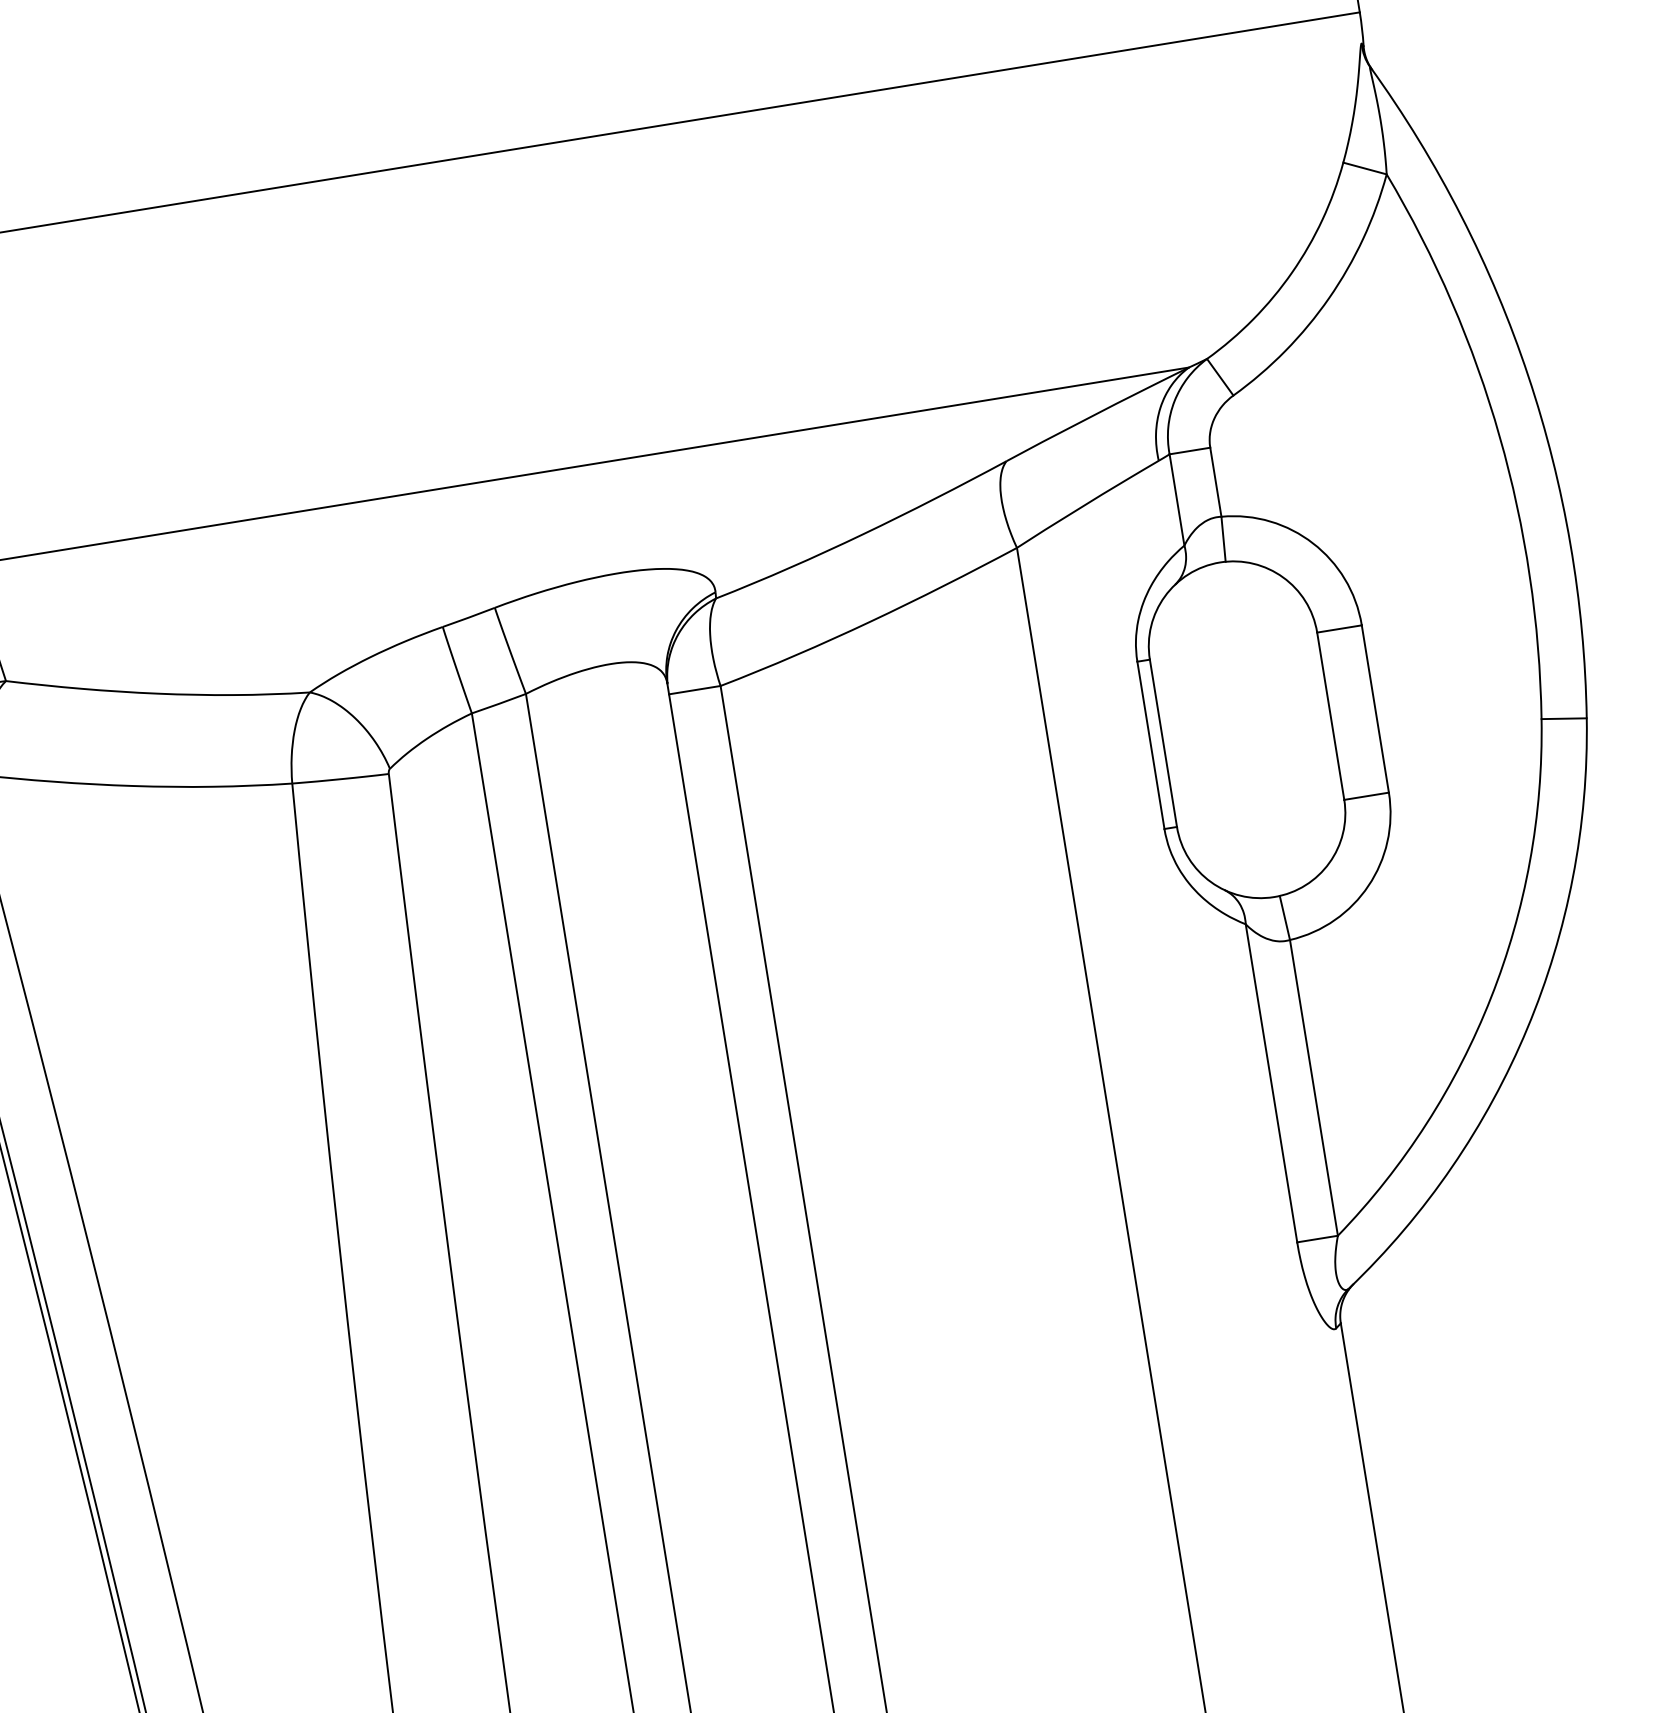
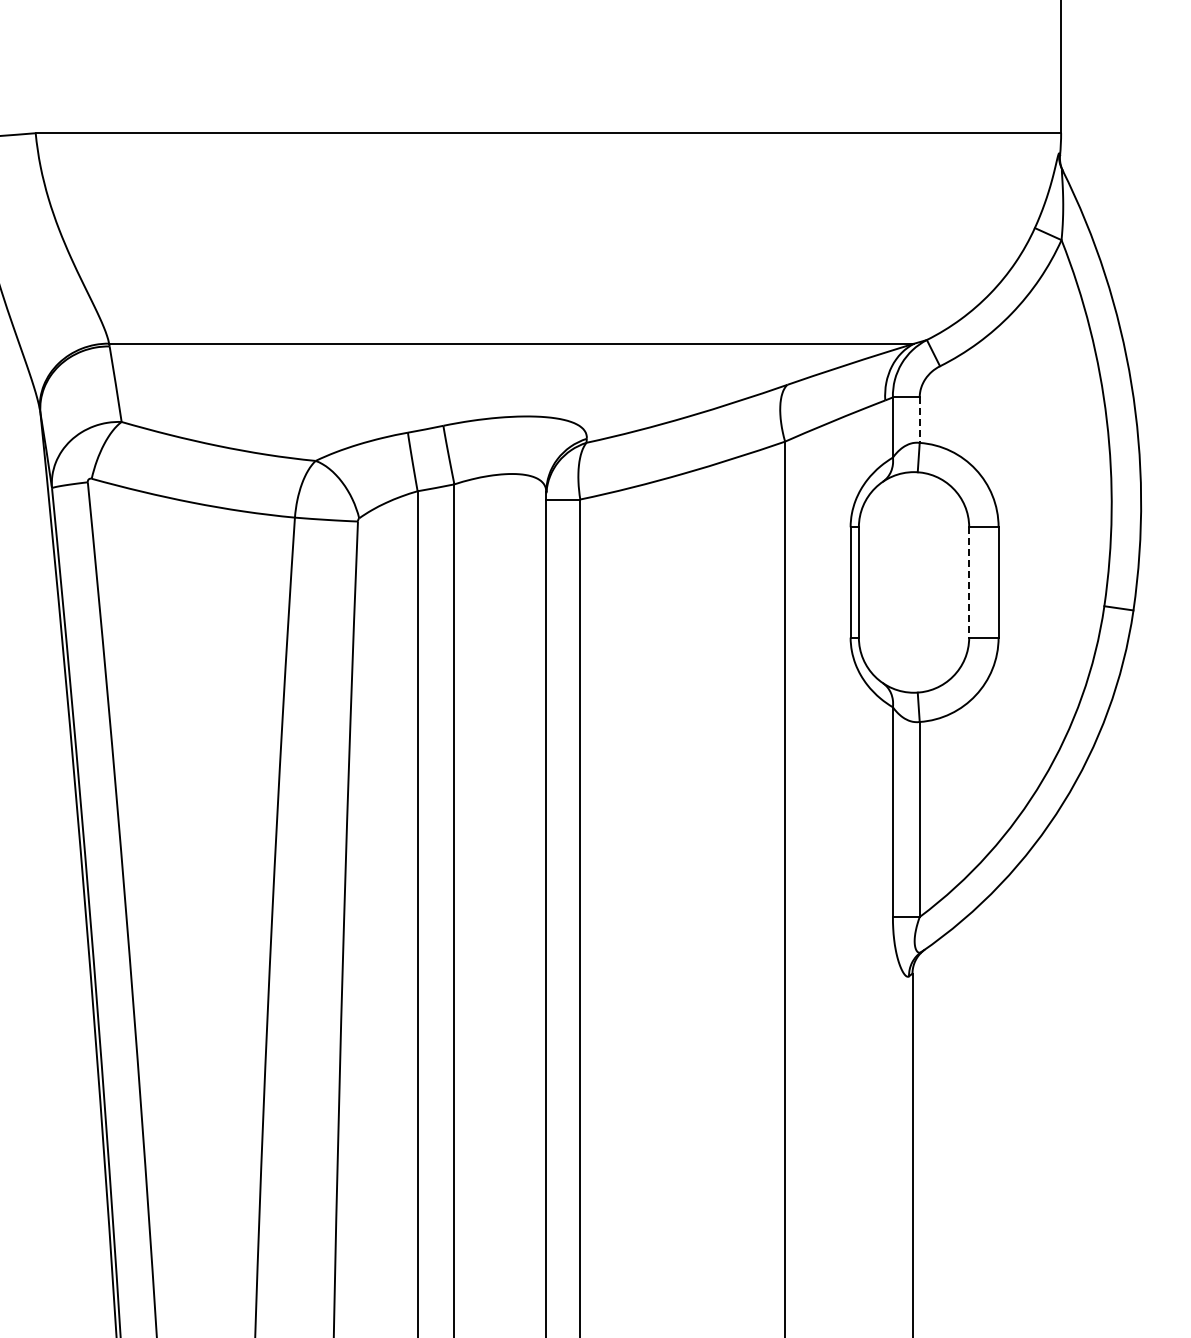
line: (1215, 482) -> (919, 420), solid -> dashed
line: (1331, 716) -> (969, 582), solid -> dashed

